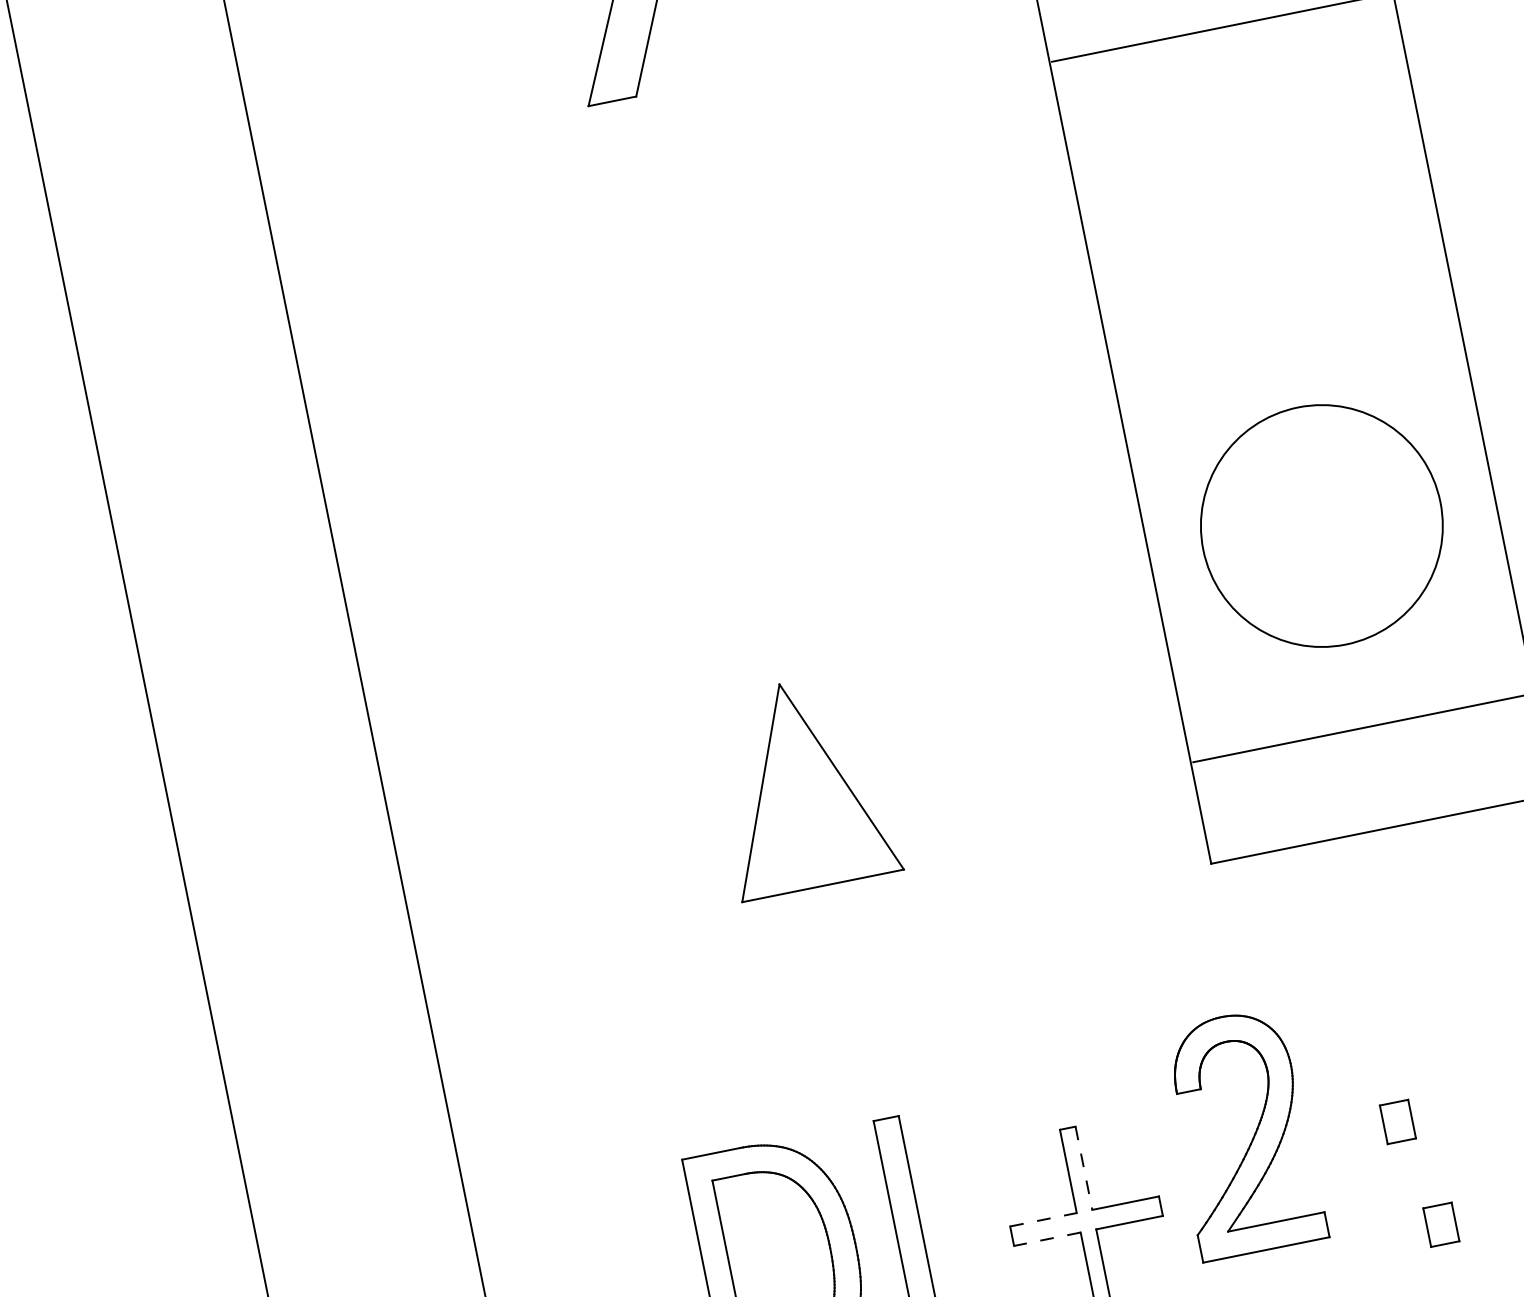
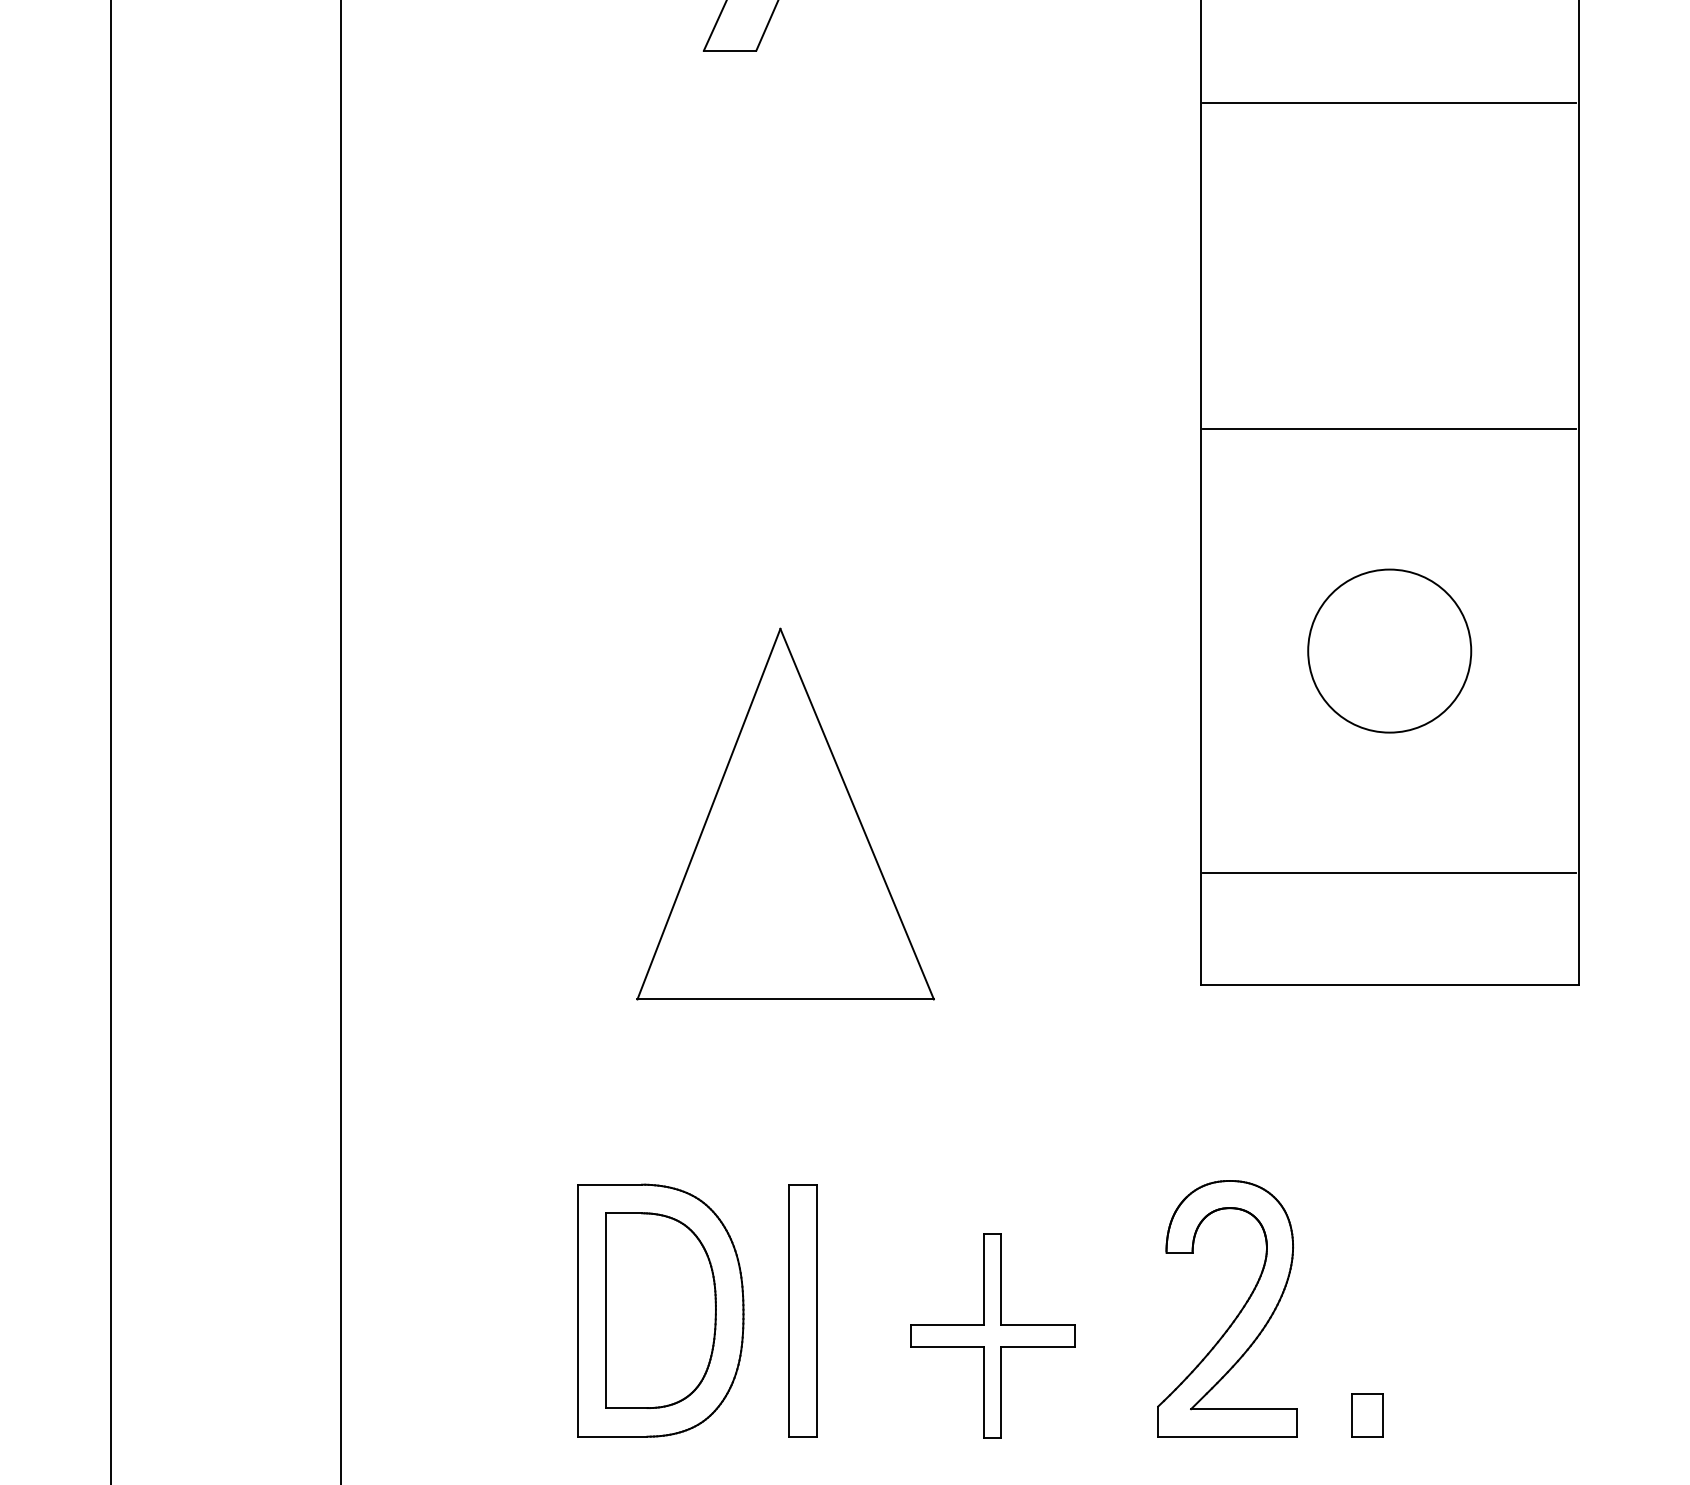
line: (1280, 323) -> (1389, 428), added
circle: (1321, 525) -> (1389, 650), size x0.62
part: (802, 784) -> (785, 813), size x1.67
part: (1398, 1121) -> (1343, 1297), removed
part: (1252, 1138) -> (1236, 1315), moved
line: (1084, 1168) -> (1001, 1279), dashed -> solid
line: (1043, 1219) -> (947, 1325), dashed -> solid
line: (1047, 1239) -> (947, 1346), dashed -> solid

